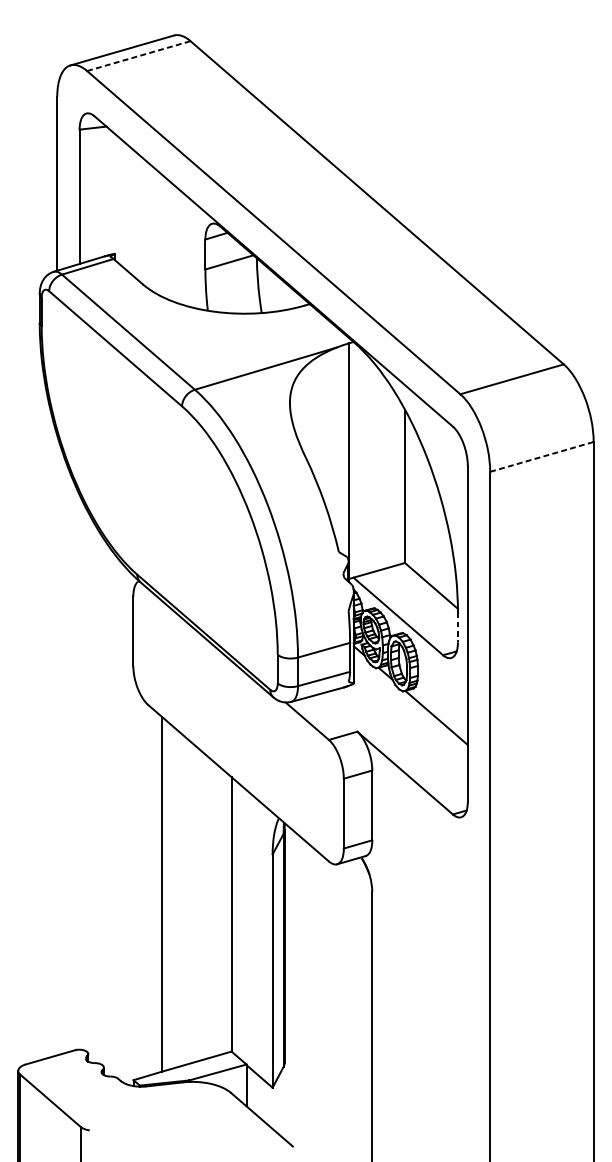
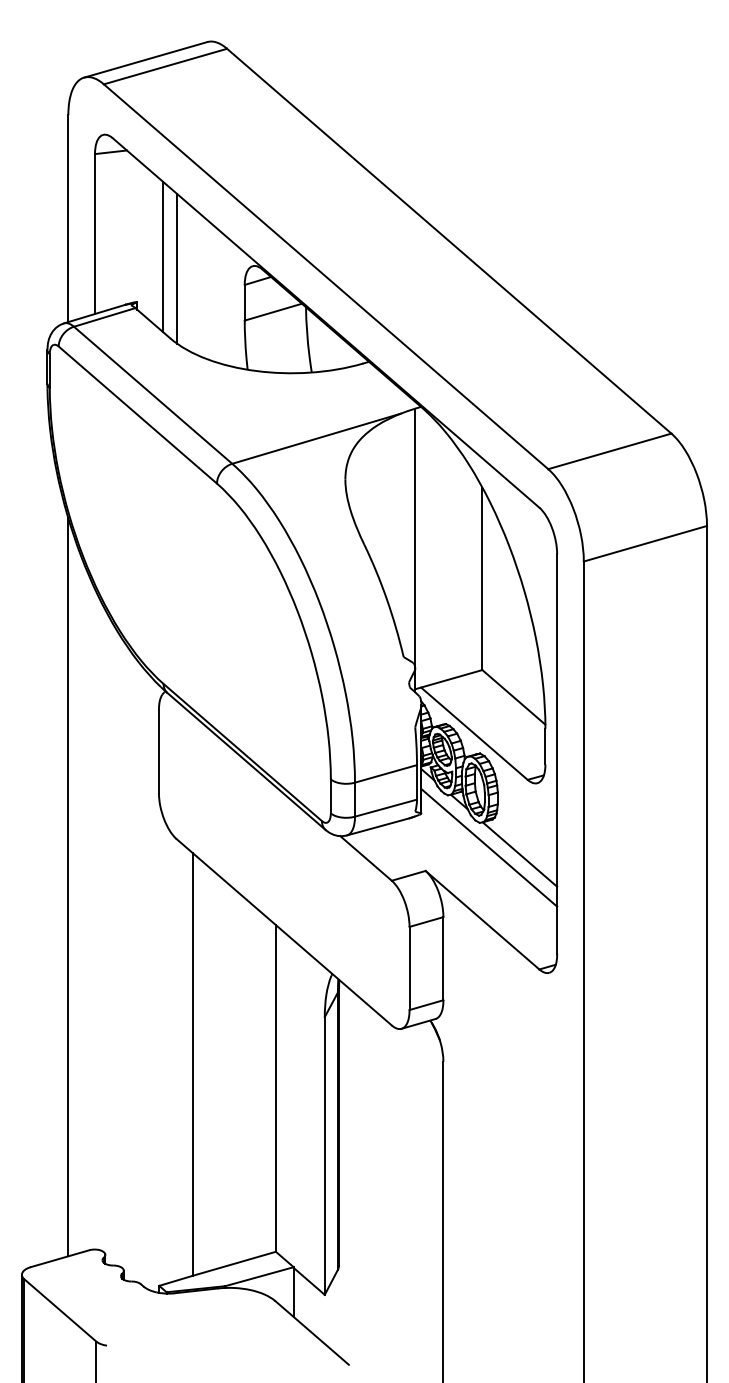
line: (138, 56) -> (165, 66), dashed -> solid
line: (136, 215) -> (162, 256), added
line: (148, 225) -> (177, 268), added
line: (542, 456) -> (645, 543), dashed -> solid
line: (458, 627) -> (545, 746), dashed -> solid
line: (410, 712) -> (489, 847), added
line: (57, 744) -> (68, 886), added

